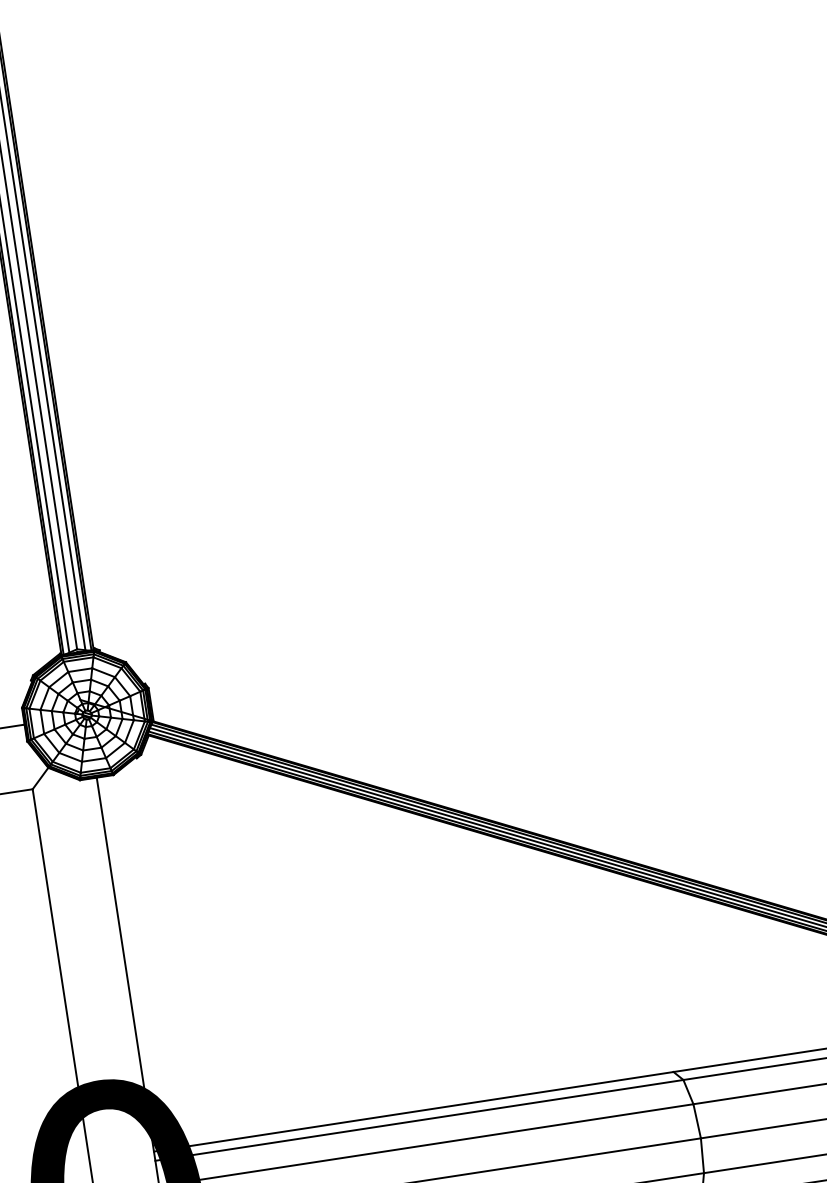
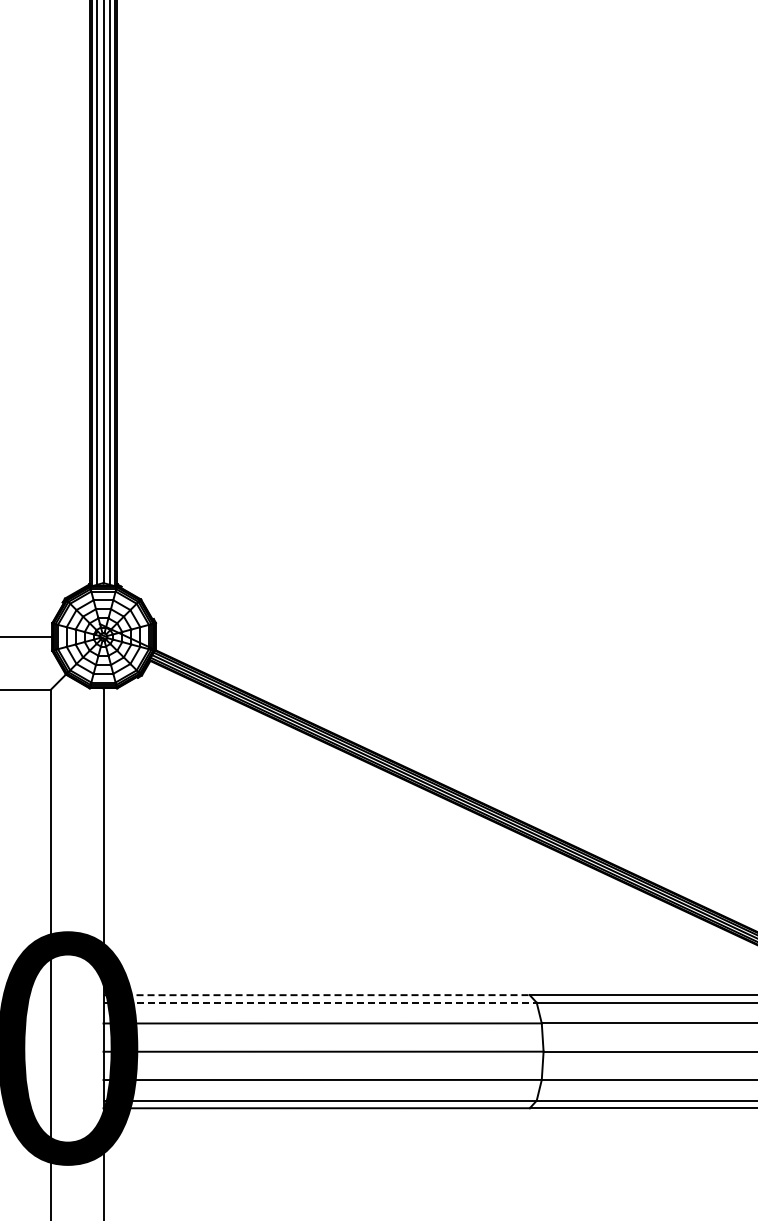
line: (414, 1112) -> (317, 995), solid -> dashed
line: (419, 1120) -> (320, 1002), solid -> dashed

